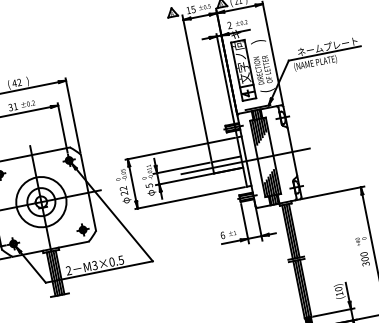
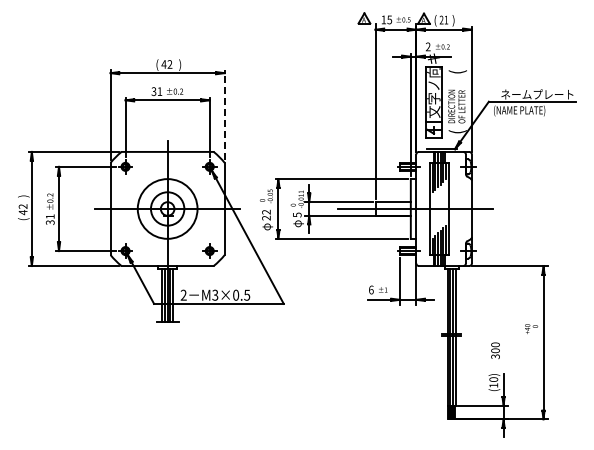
text: (258, 41) -> (457, 72), ) -> (
line: (72, 115) -> (224, 115), solid -> dashed
text: (364, 258) -> (495, 350), moved

